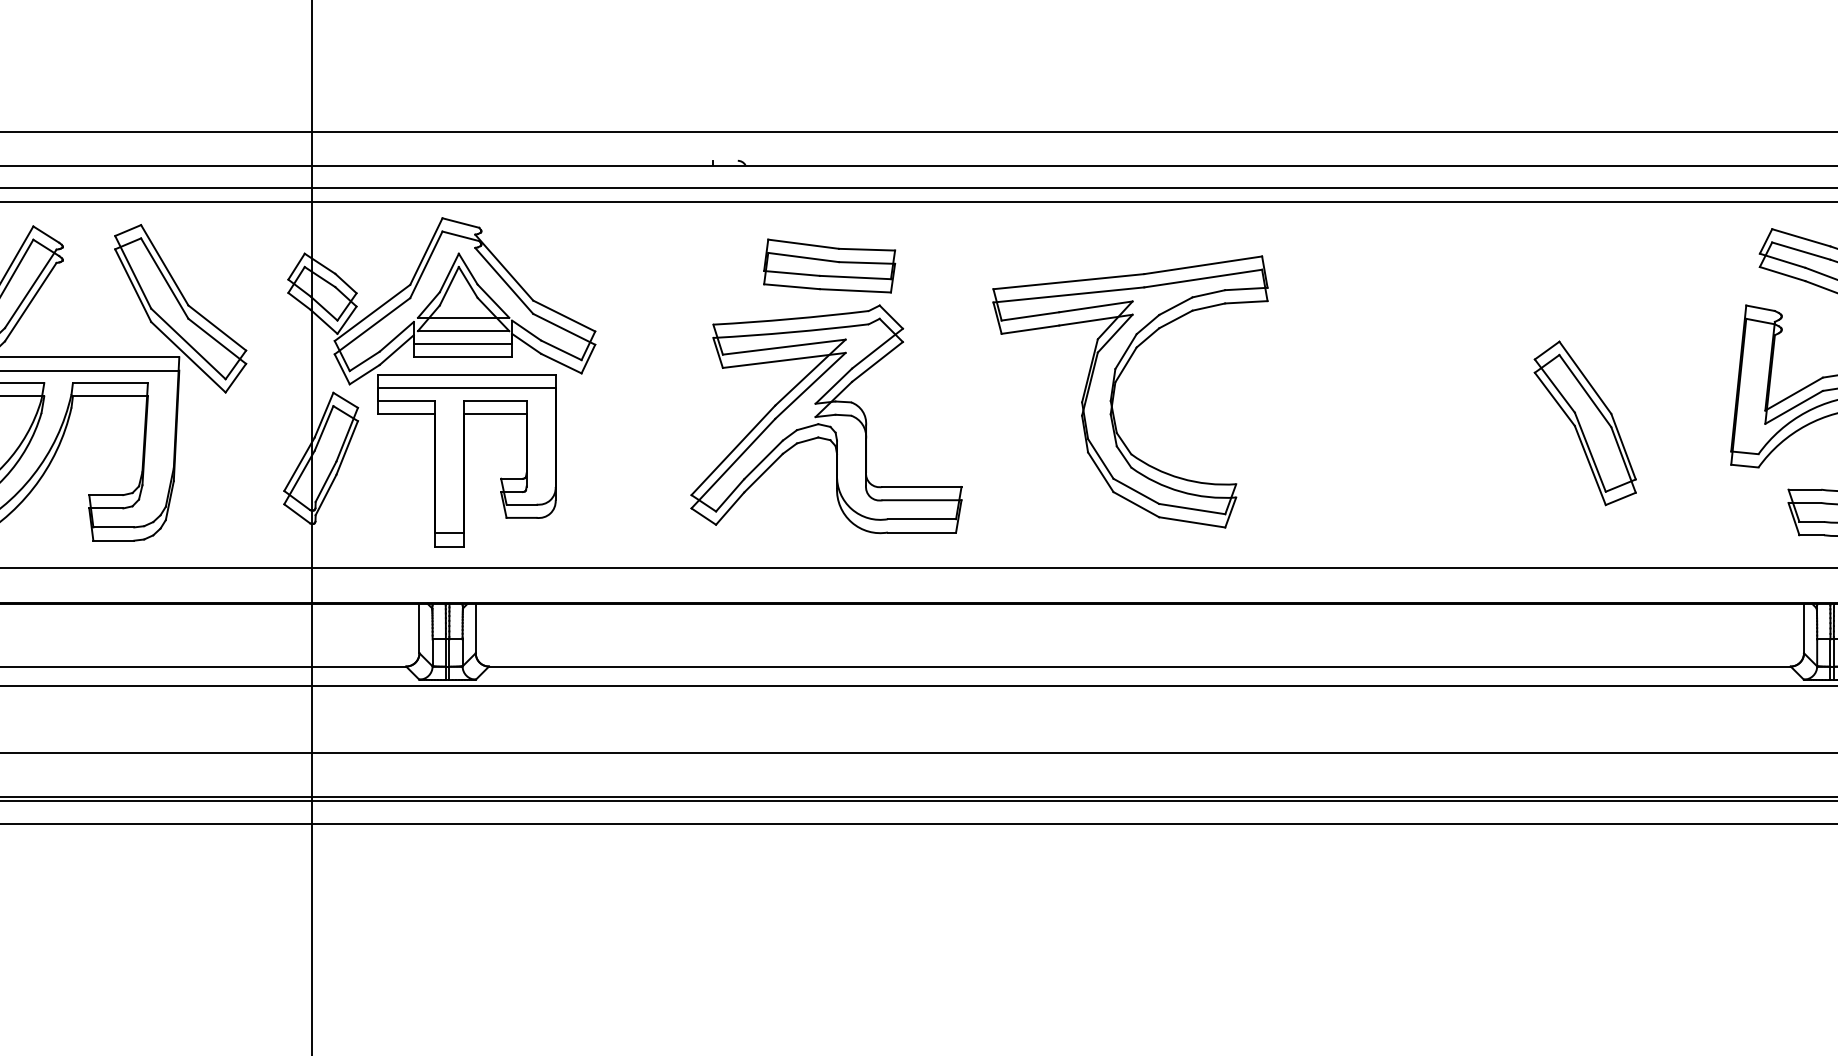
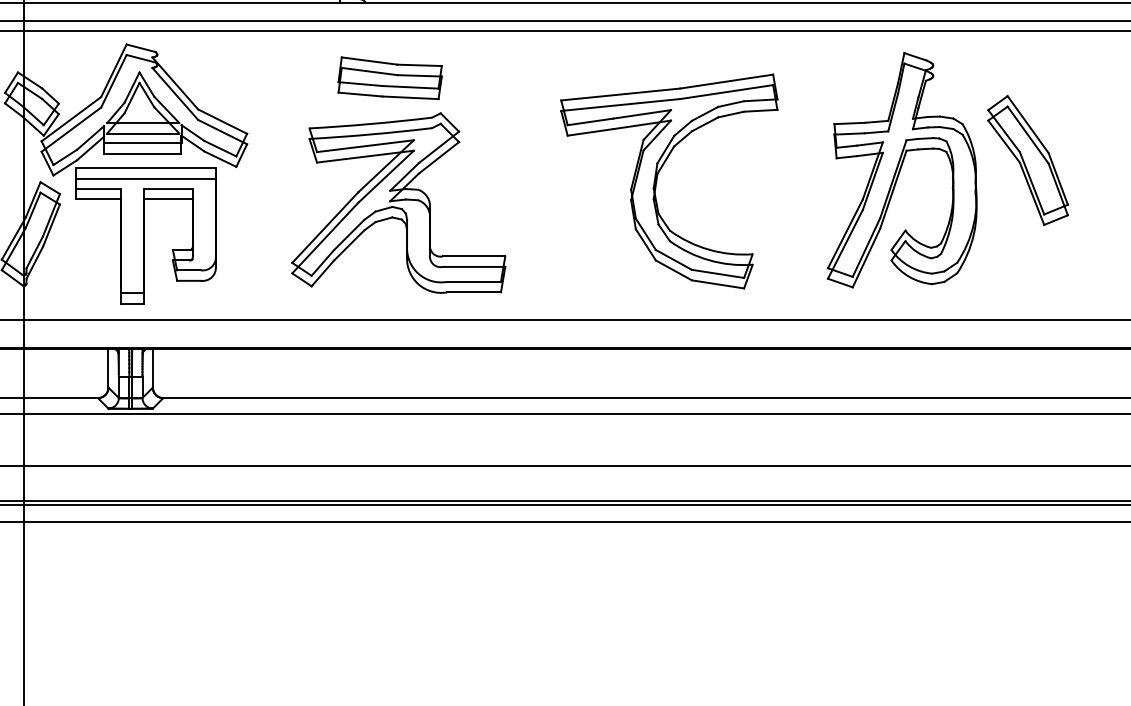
part: (829, 265) -> (390, 77), moved
part: (1425, 377) -> (902, 170), added
part: (826, 419) -> (398, 203), moved
part: (1584, 423) -> (1027, 160), moved

